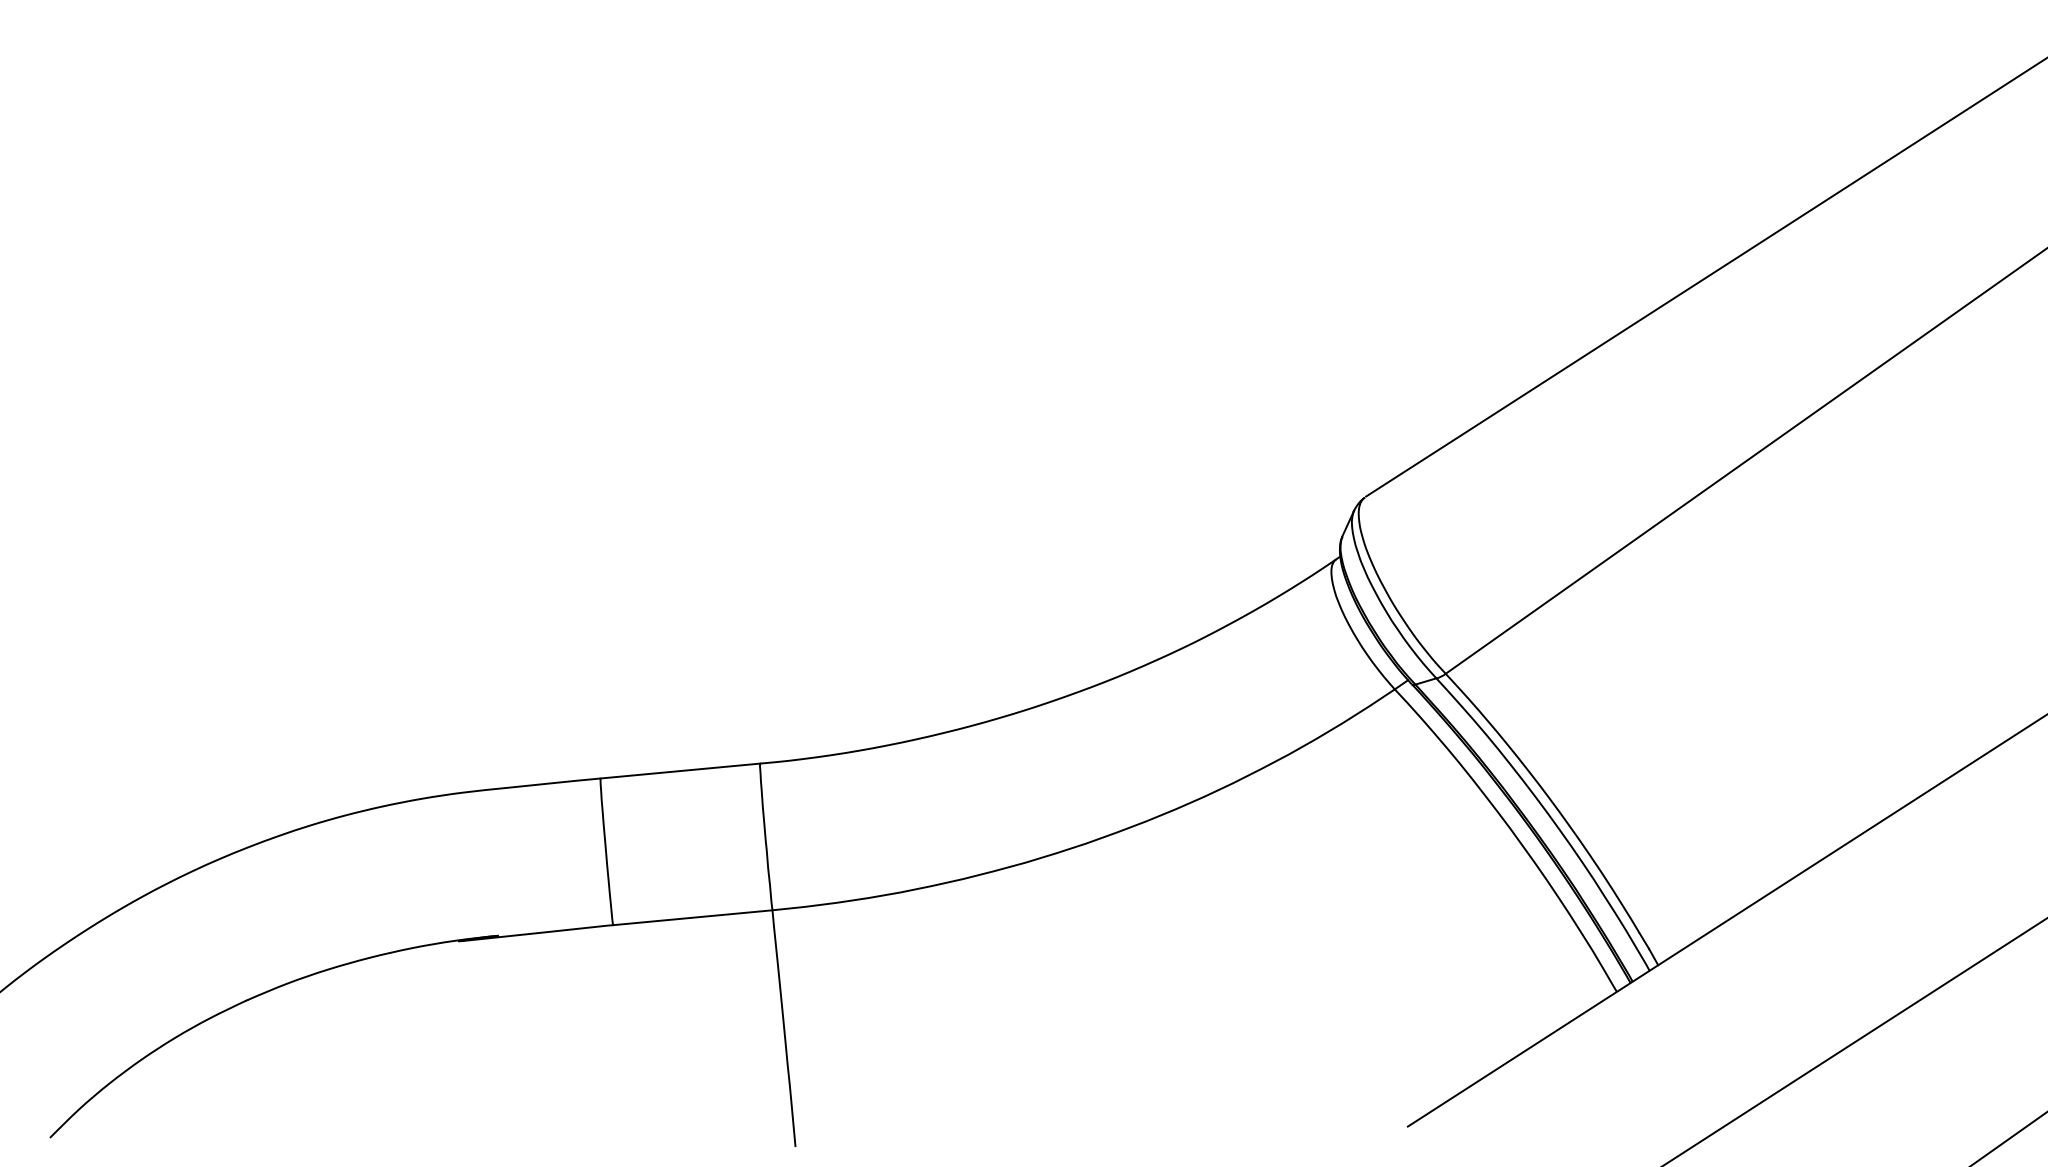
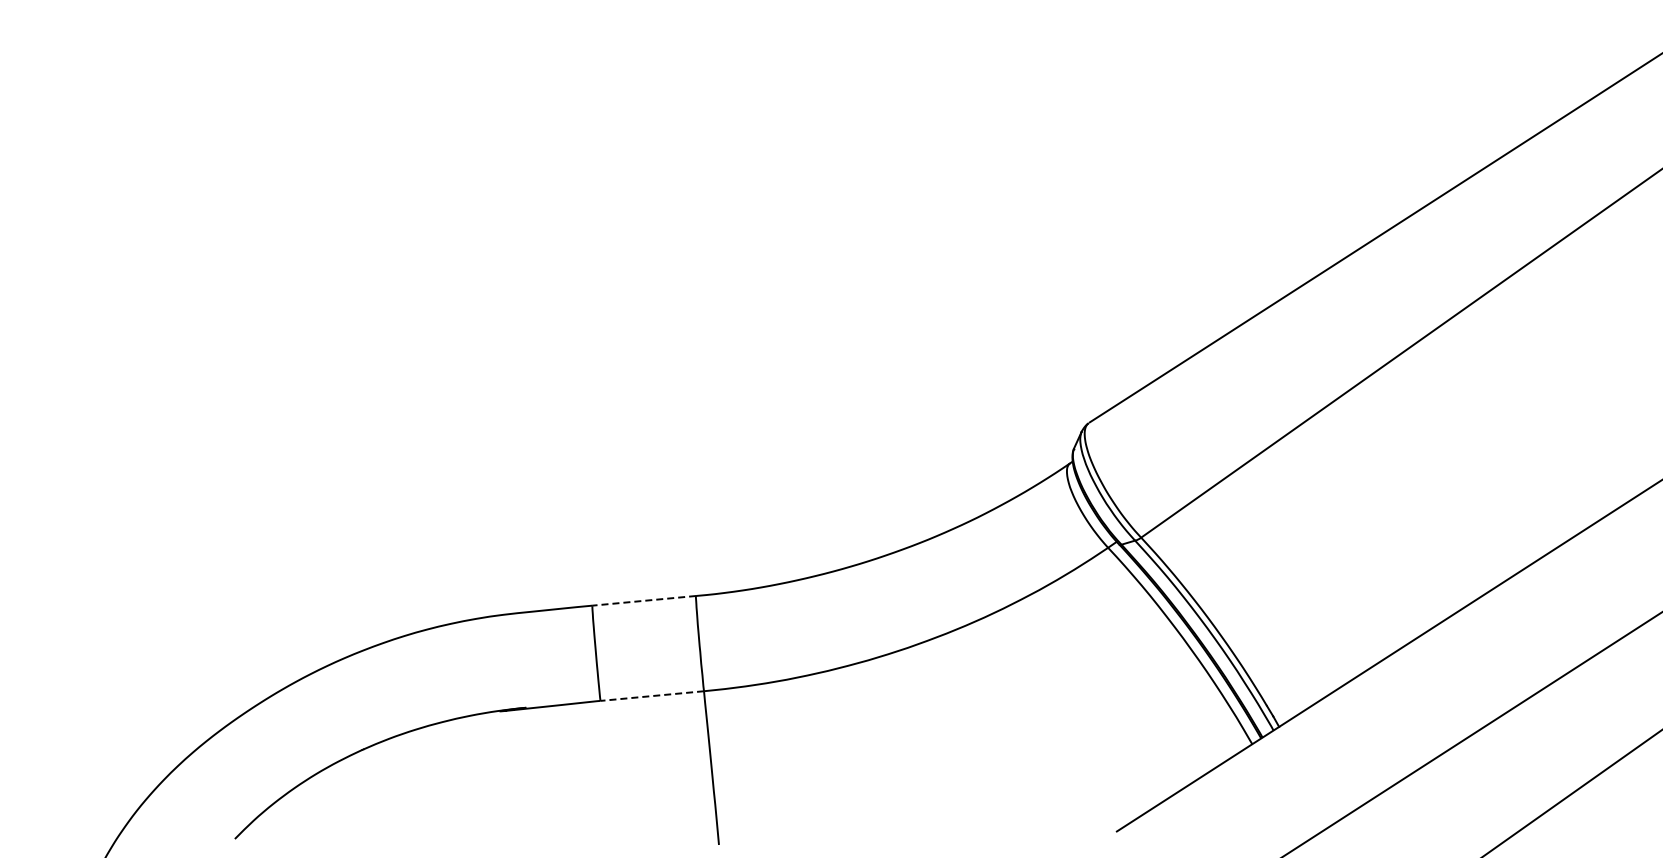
line: (680, 770) -> (644, 600), solid -> dashed
line: (693, 918) -> (652, 696), solid -> dashed

